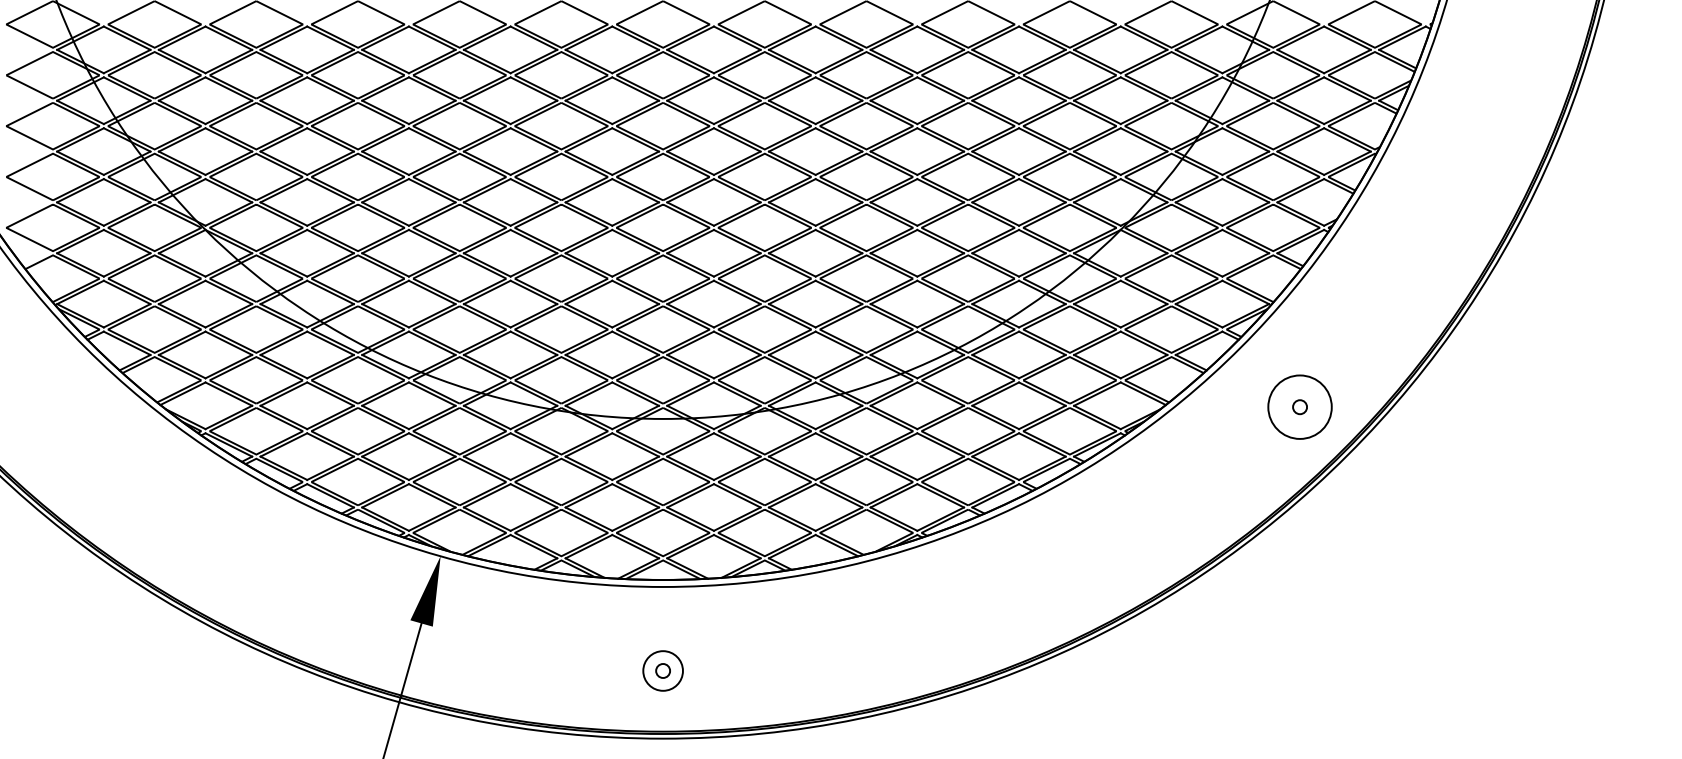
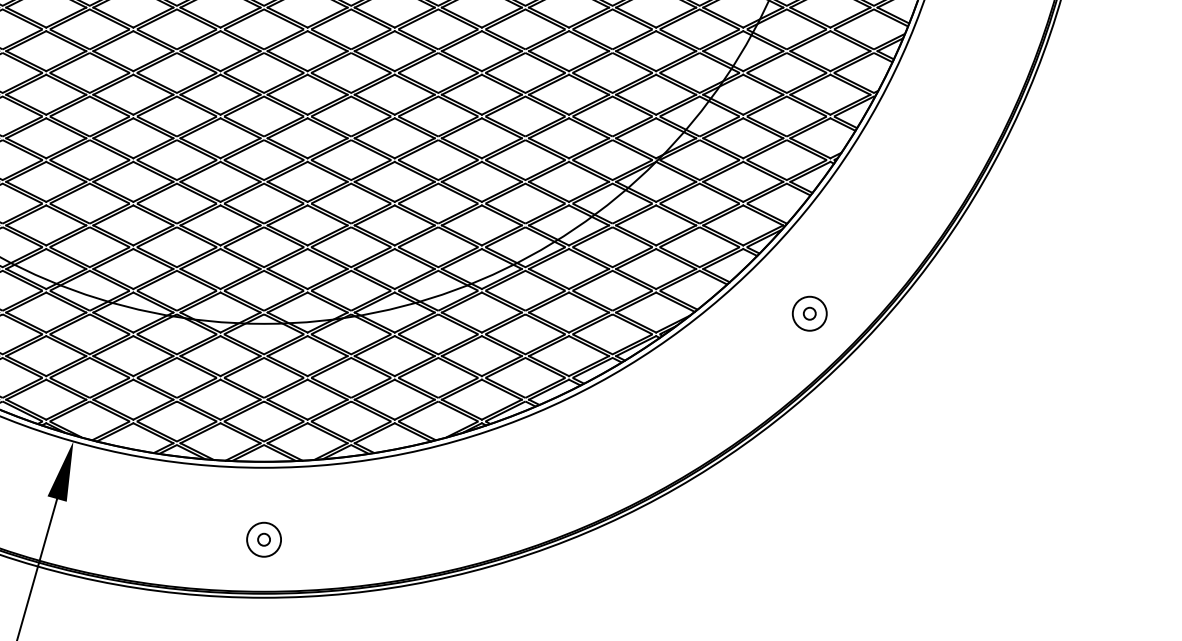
circle: (1299, 407) -> (809, 314), size x0.62

